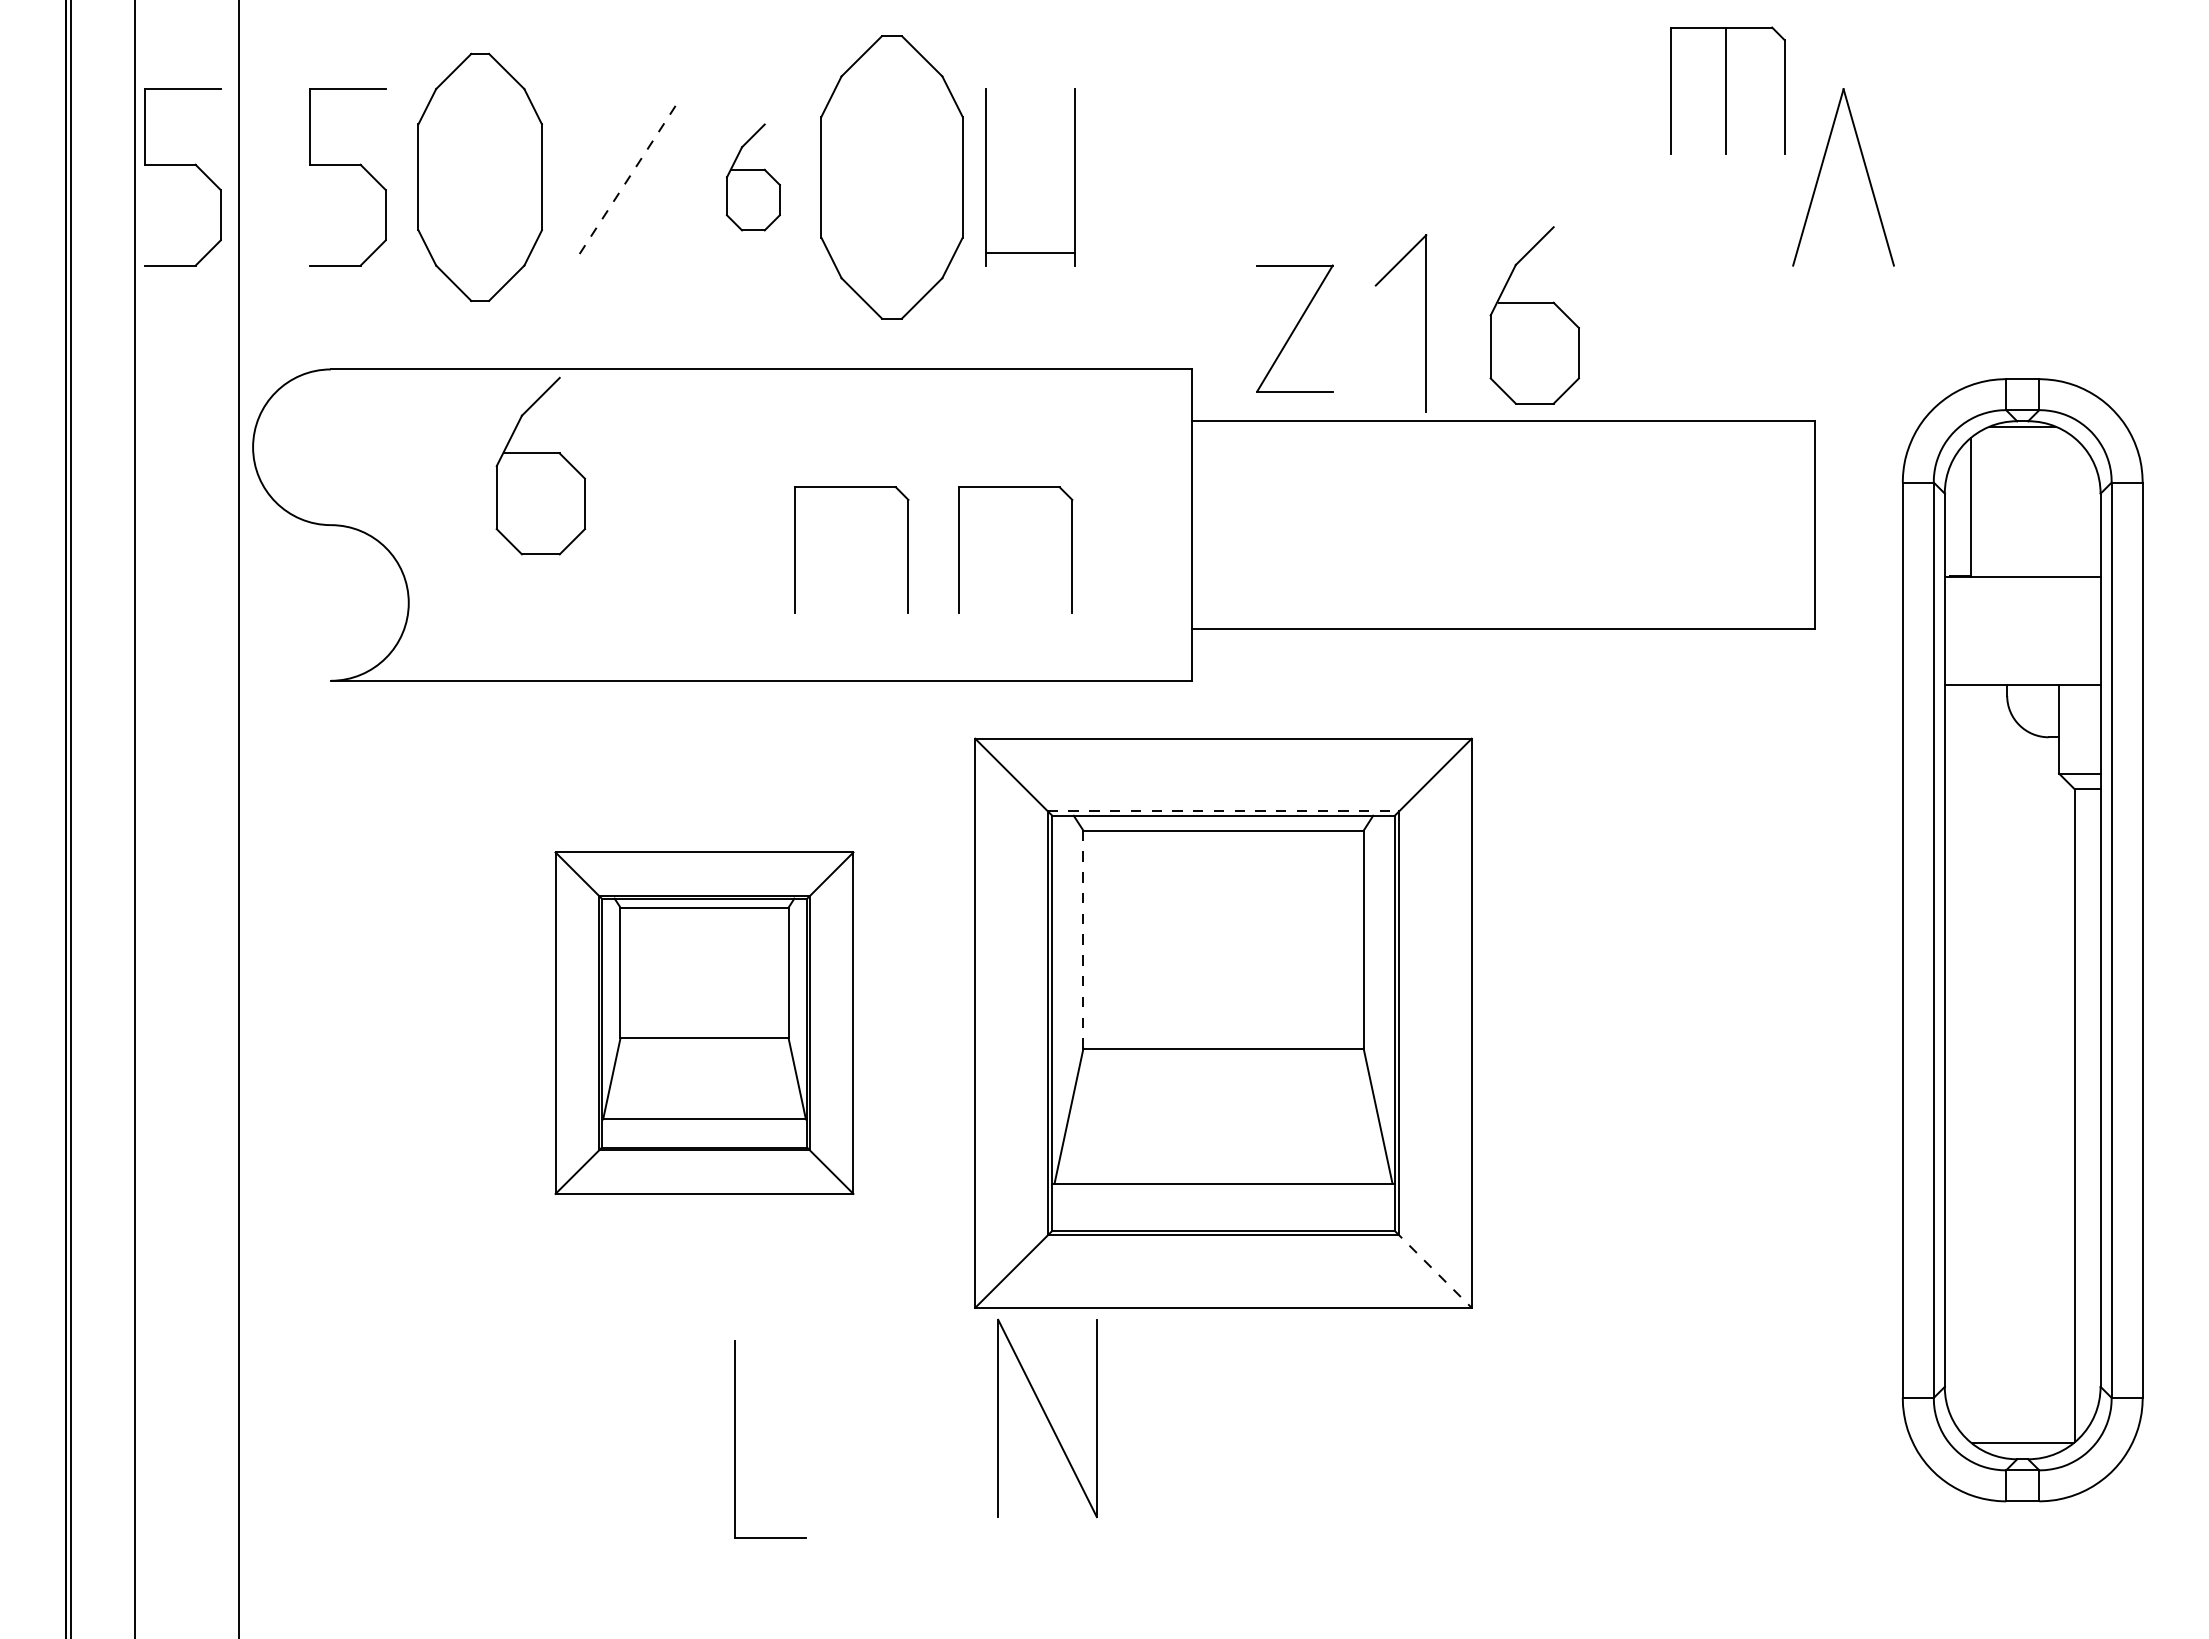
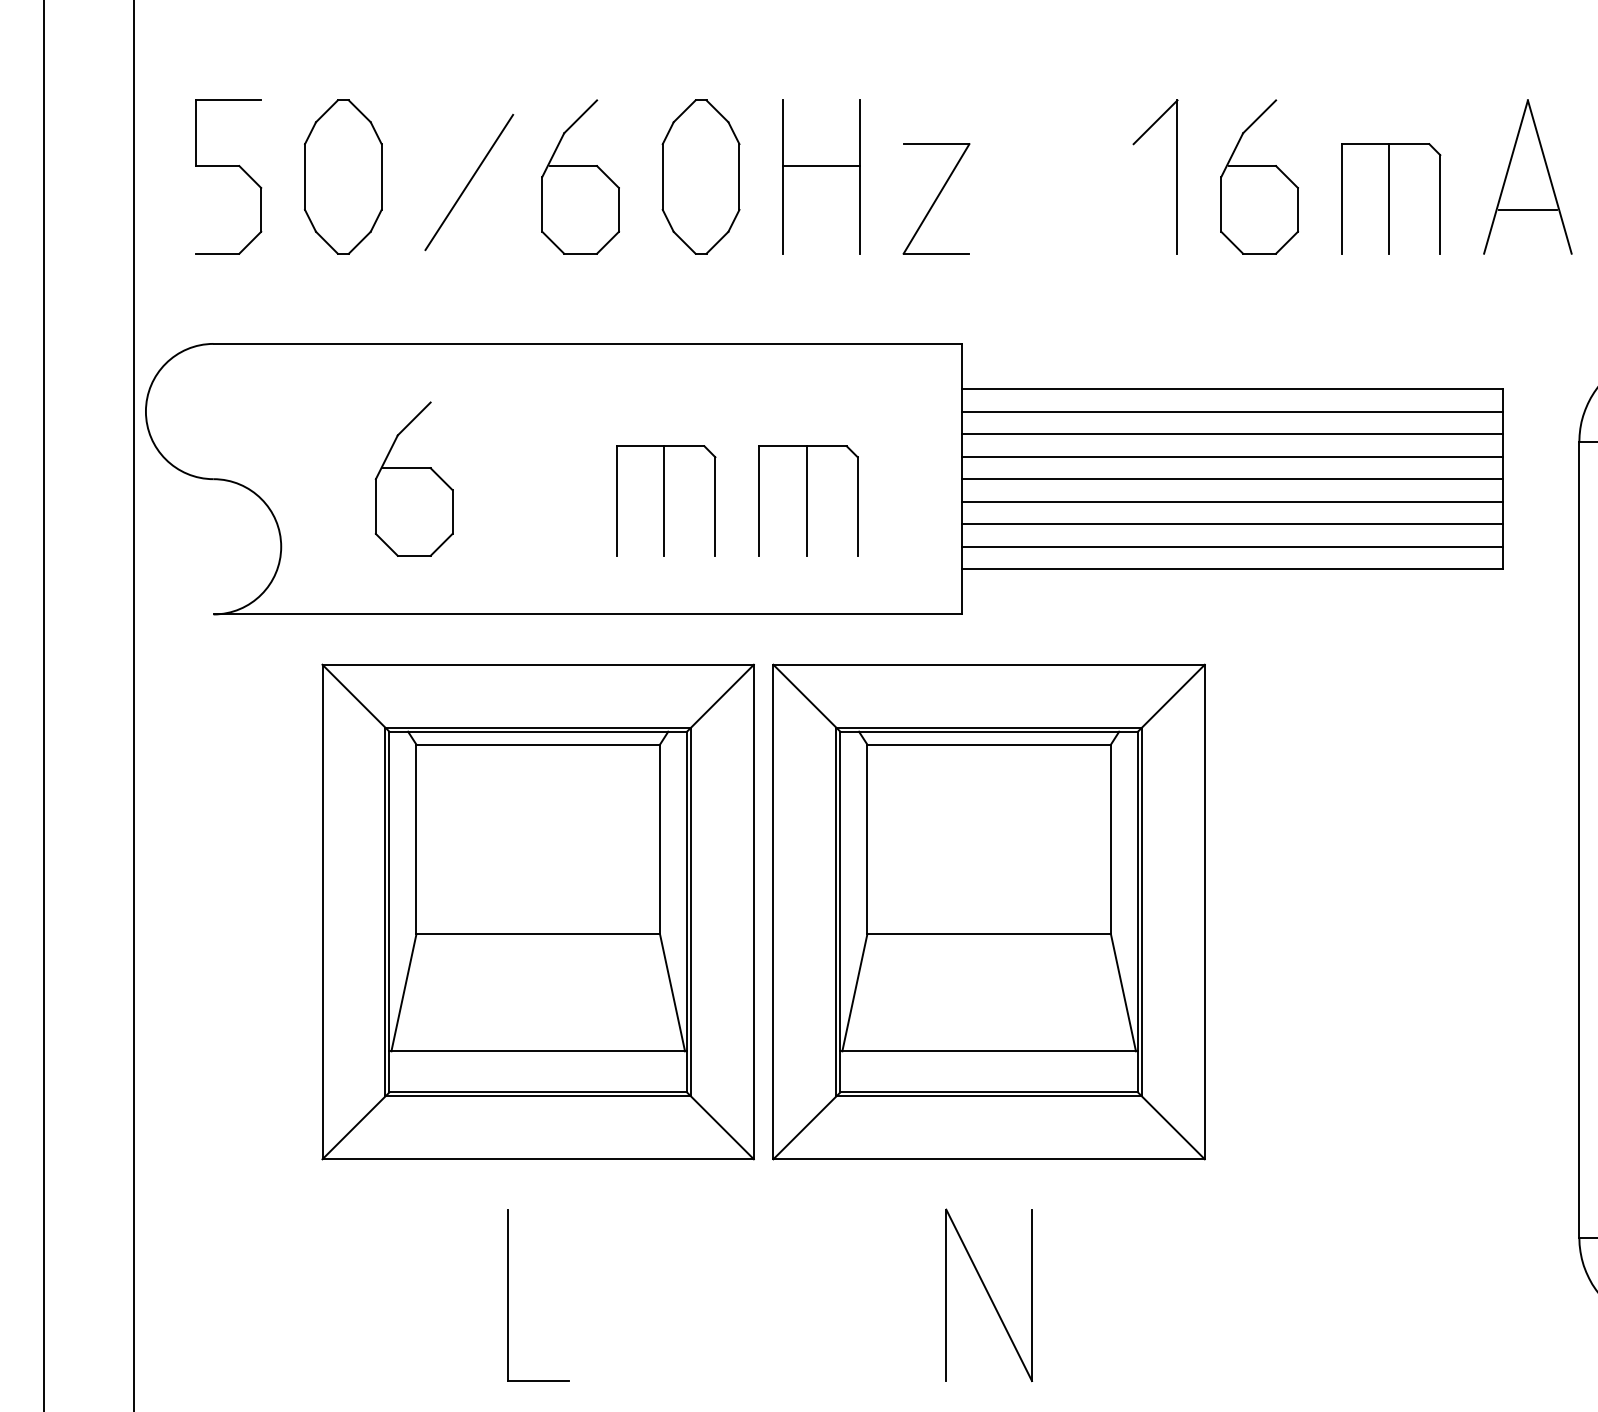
part: (1727, 90) -> (1390, 198), moved
part: (182, 165) -> (84, 166), removed
part: (480, 177) -> (343, 177), size x0.71
part: (753, 177) -> (580, 177), size x1.67
part: (891, 177) -> (700, 177), size x0.62
line: (625, 183) -> (469, 182), dashed -> solid
line: (1843, 215) -> (1527, 210), added
line: (1030, 252) -> (821, 165), moved
part: (1534, 315) -> (1259, 177), moved
part: (1425, 323) -> (1176, 177), moved
part: (1294, 328) -> (936, 198), moved
line: (1503, 447) -> (1232, 411), added
part: (540, 465) -> (413, 478), moved
line: (1503, 473) -> (1232, 434), added
line: (1503, 499) -> (1232, 456), added
line: (1503, 525) -> (1232, 479), added
line: (849, 550) -> (664, 501), added
line: (1013, 550) -> (806, 501), added
line: (1503, 551) -> (1232, 502), added
line: (1503, 577) -> (1232, 524), added
line: (1503, 602) -> (1232, 546), added
line: (1223, 811) -> (989, 728), dashed -> solid
line: (1083, 939) -> (867, 839), dashed -> solid
part: (704, 1022) -> (538, 911), size x1.67
line: (1433, 1269) -> (1171, 1125), dashed -> solid
part: (1047, 1418) -> (989, 1295), moved
part: (735, 1439) -> (507, 1295), moved

